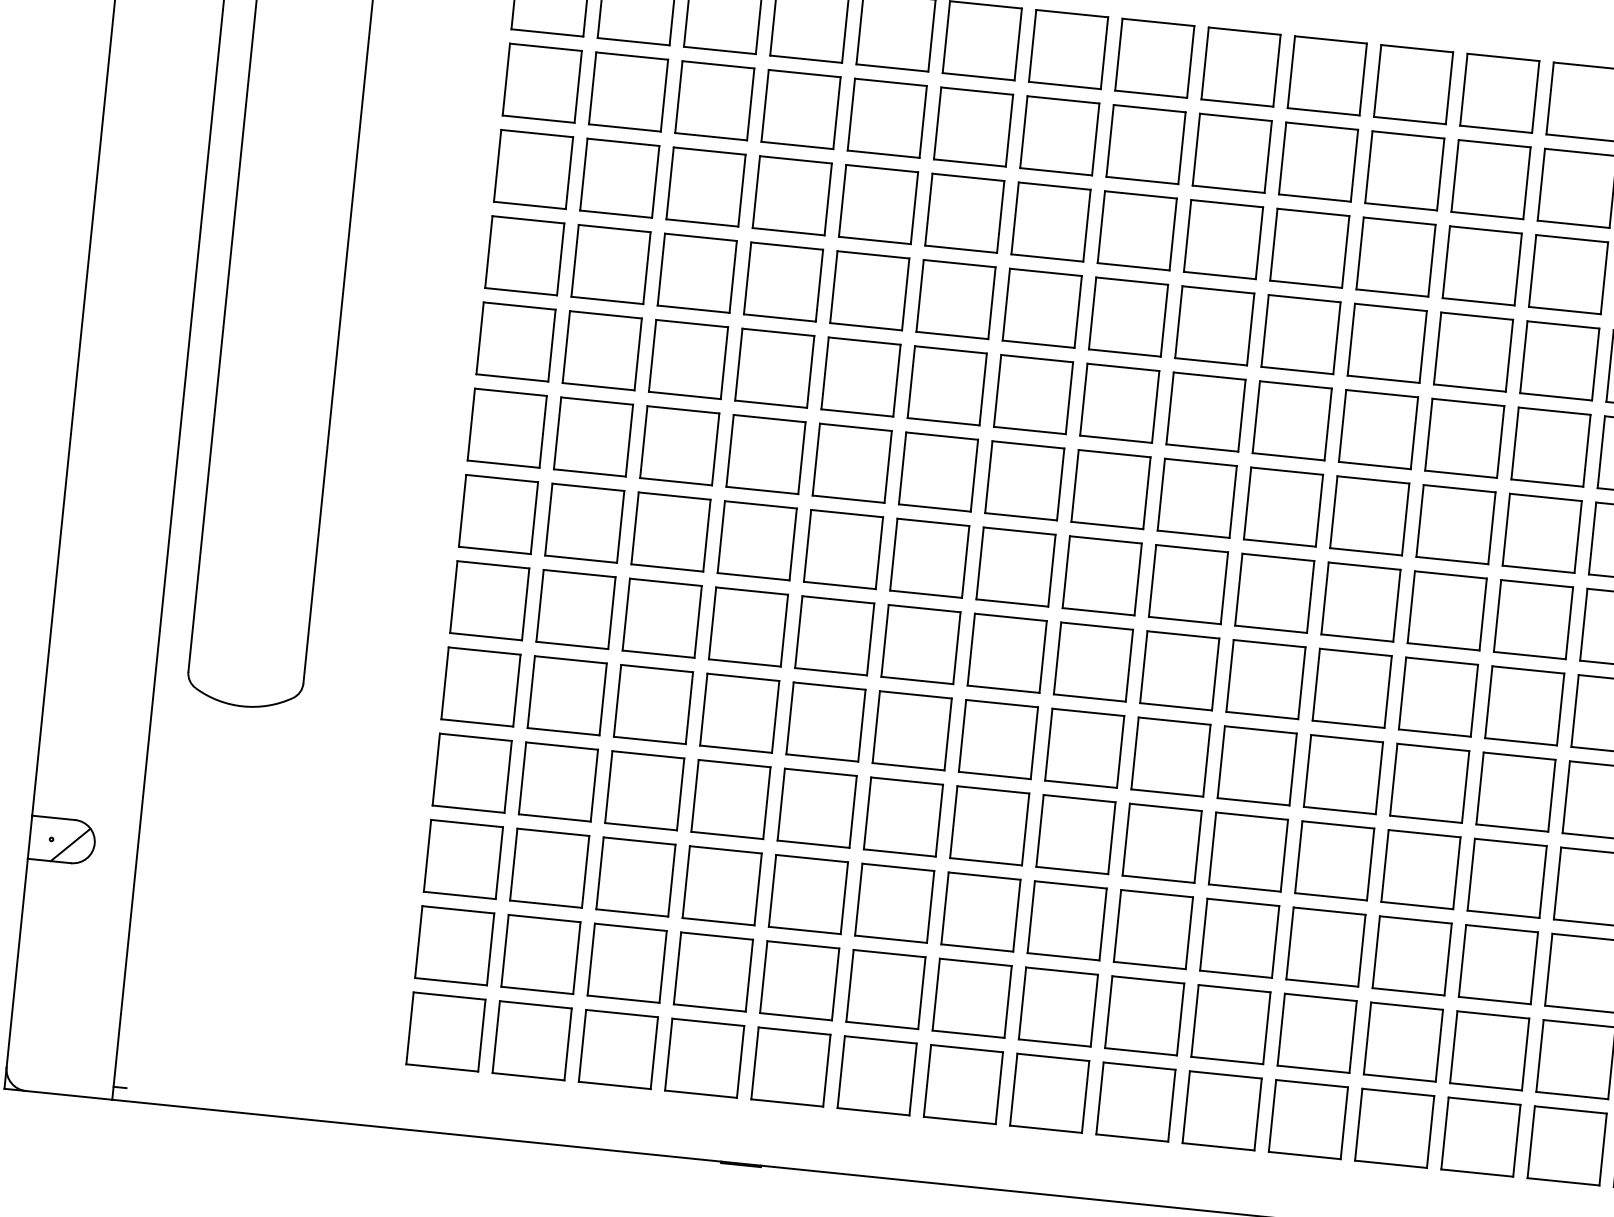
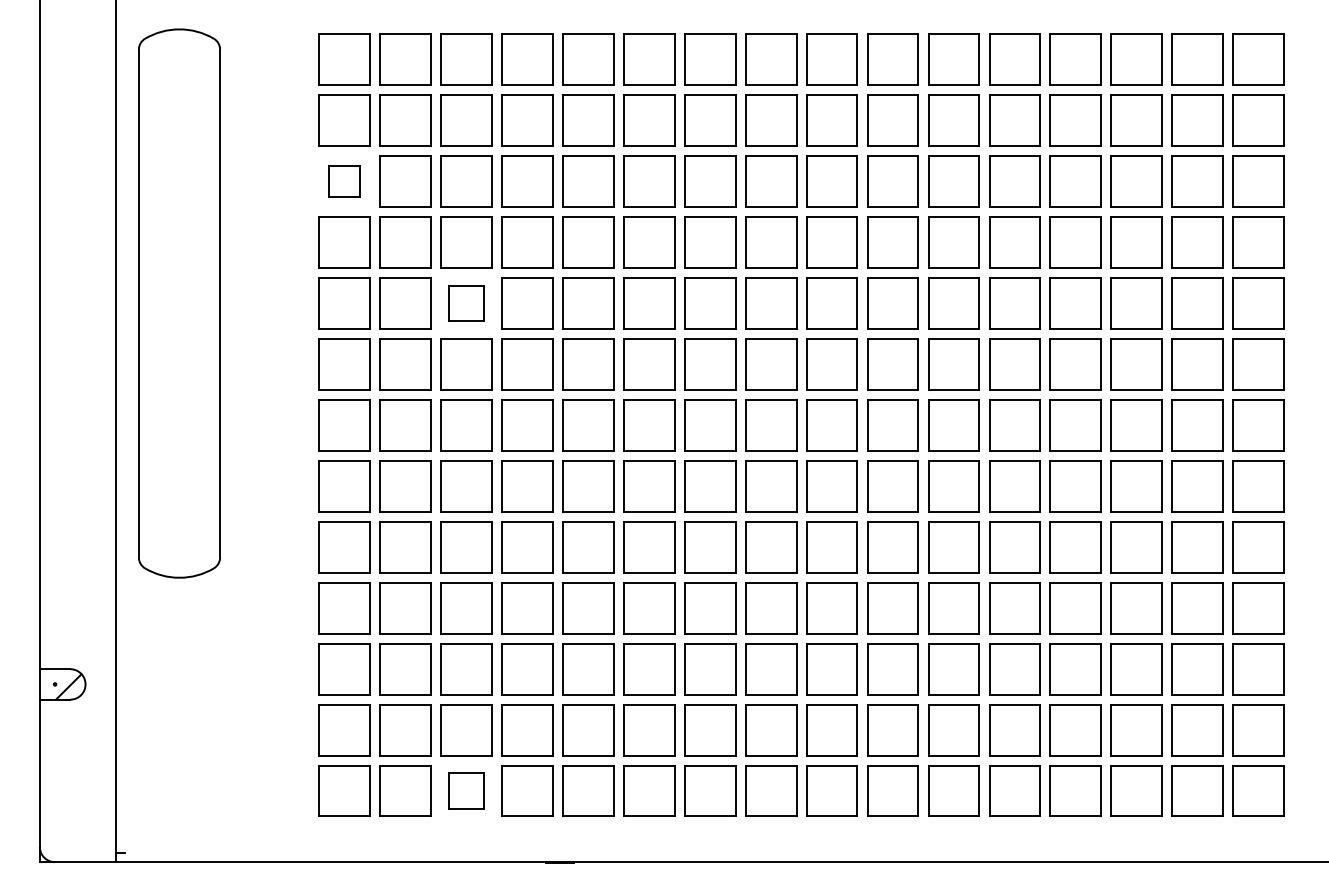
part: (533, 169) -> (344, 181), size x0.6
part: (688, 359) -> (466, 303), size x0.7
part: (618, 1048) -> (466, 790), size x0.7

